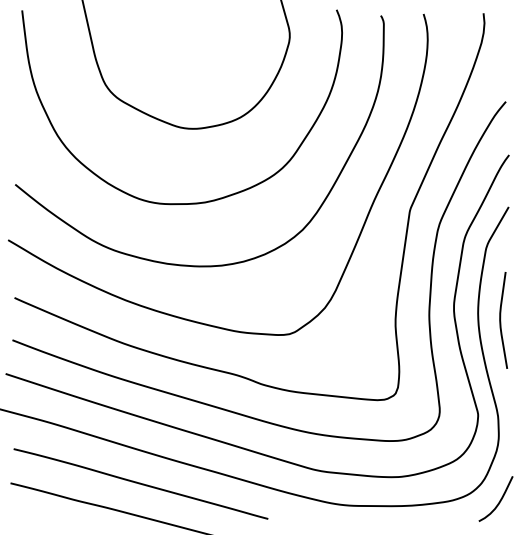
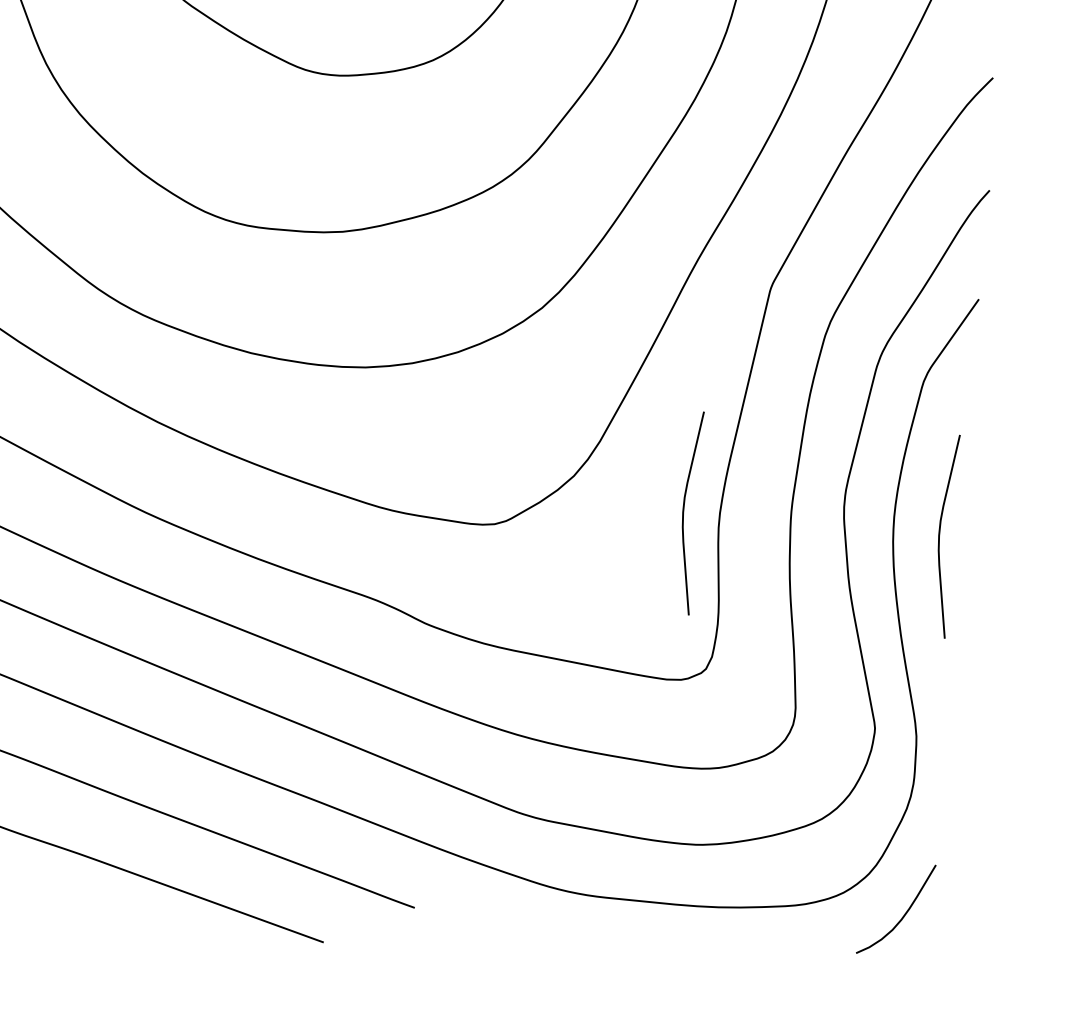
curve: (379, 320) -> (685, 512), added

